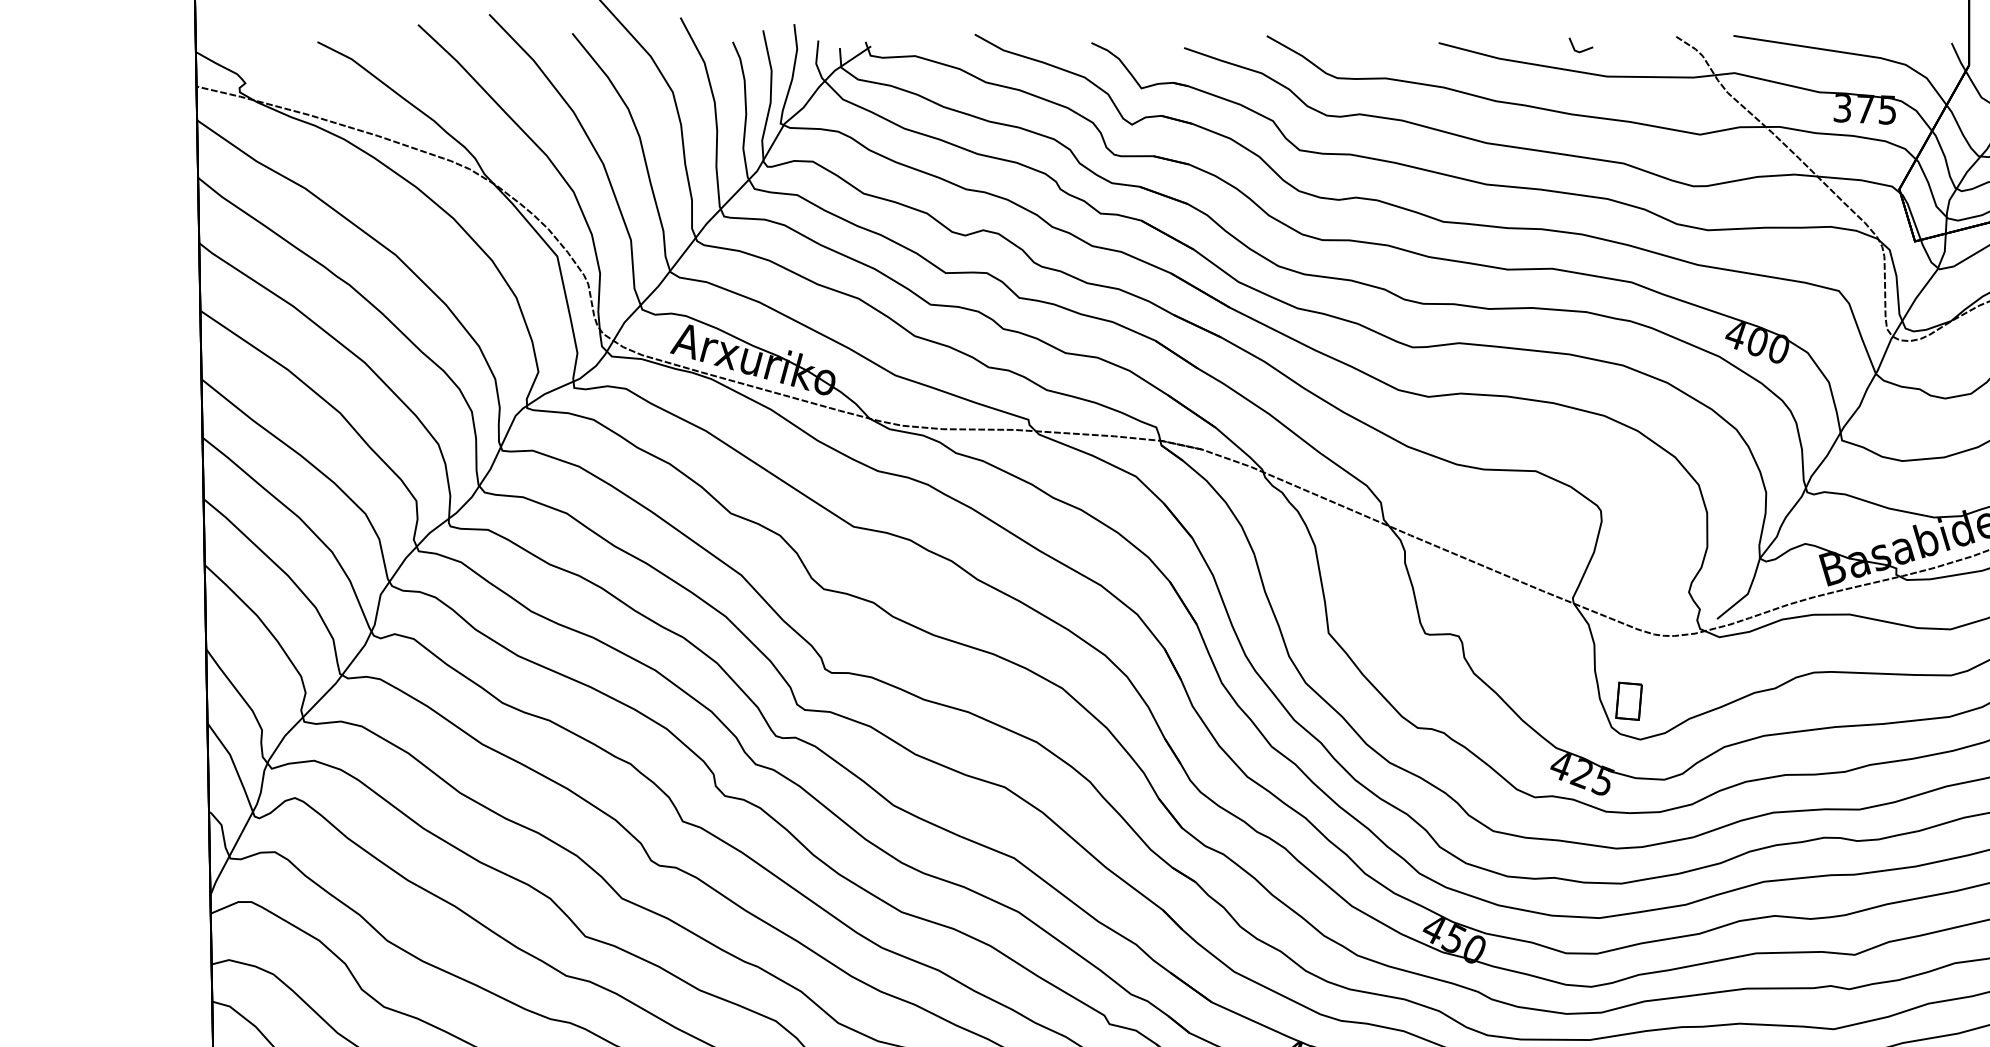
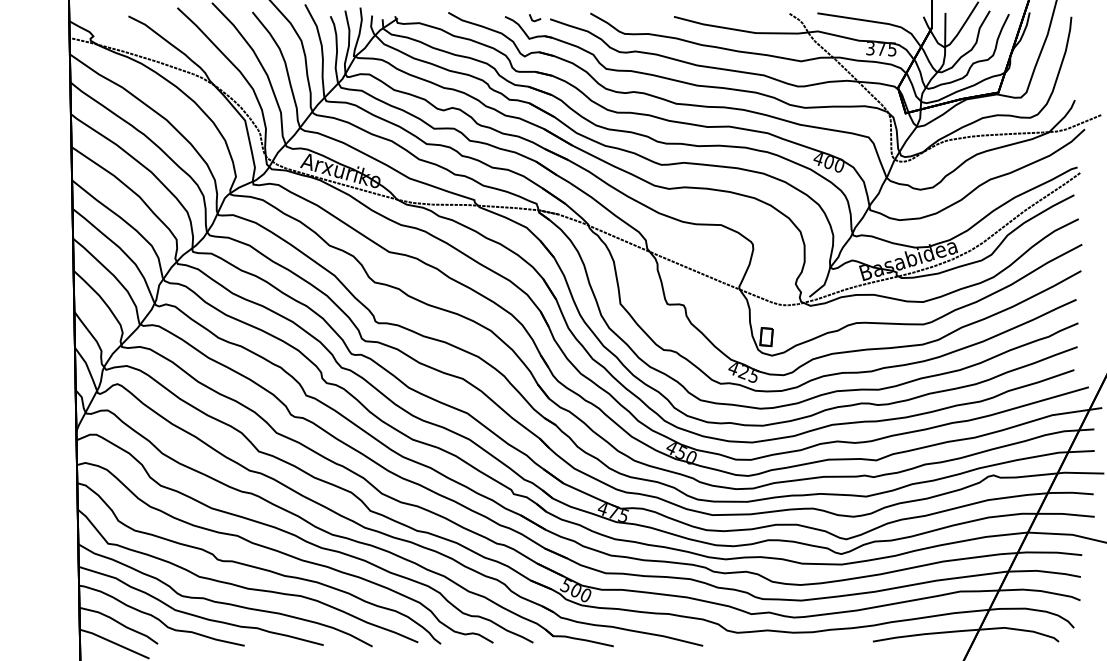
line: (1583, 48) -> (536, 19), moved

